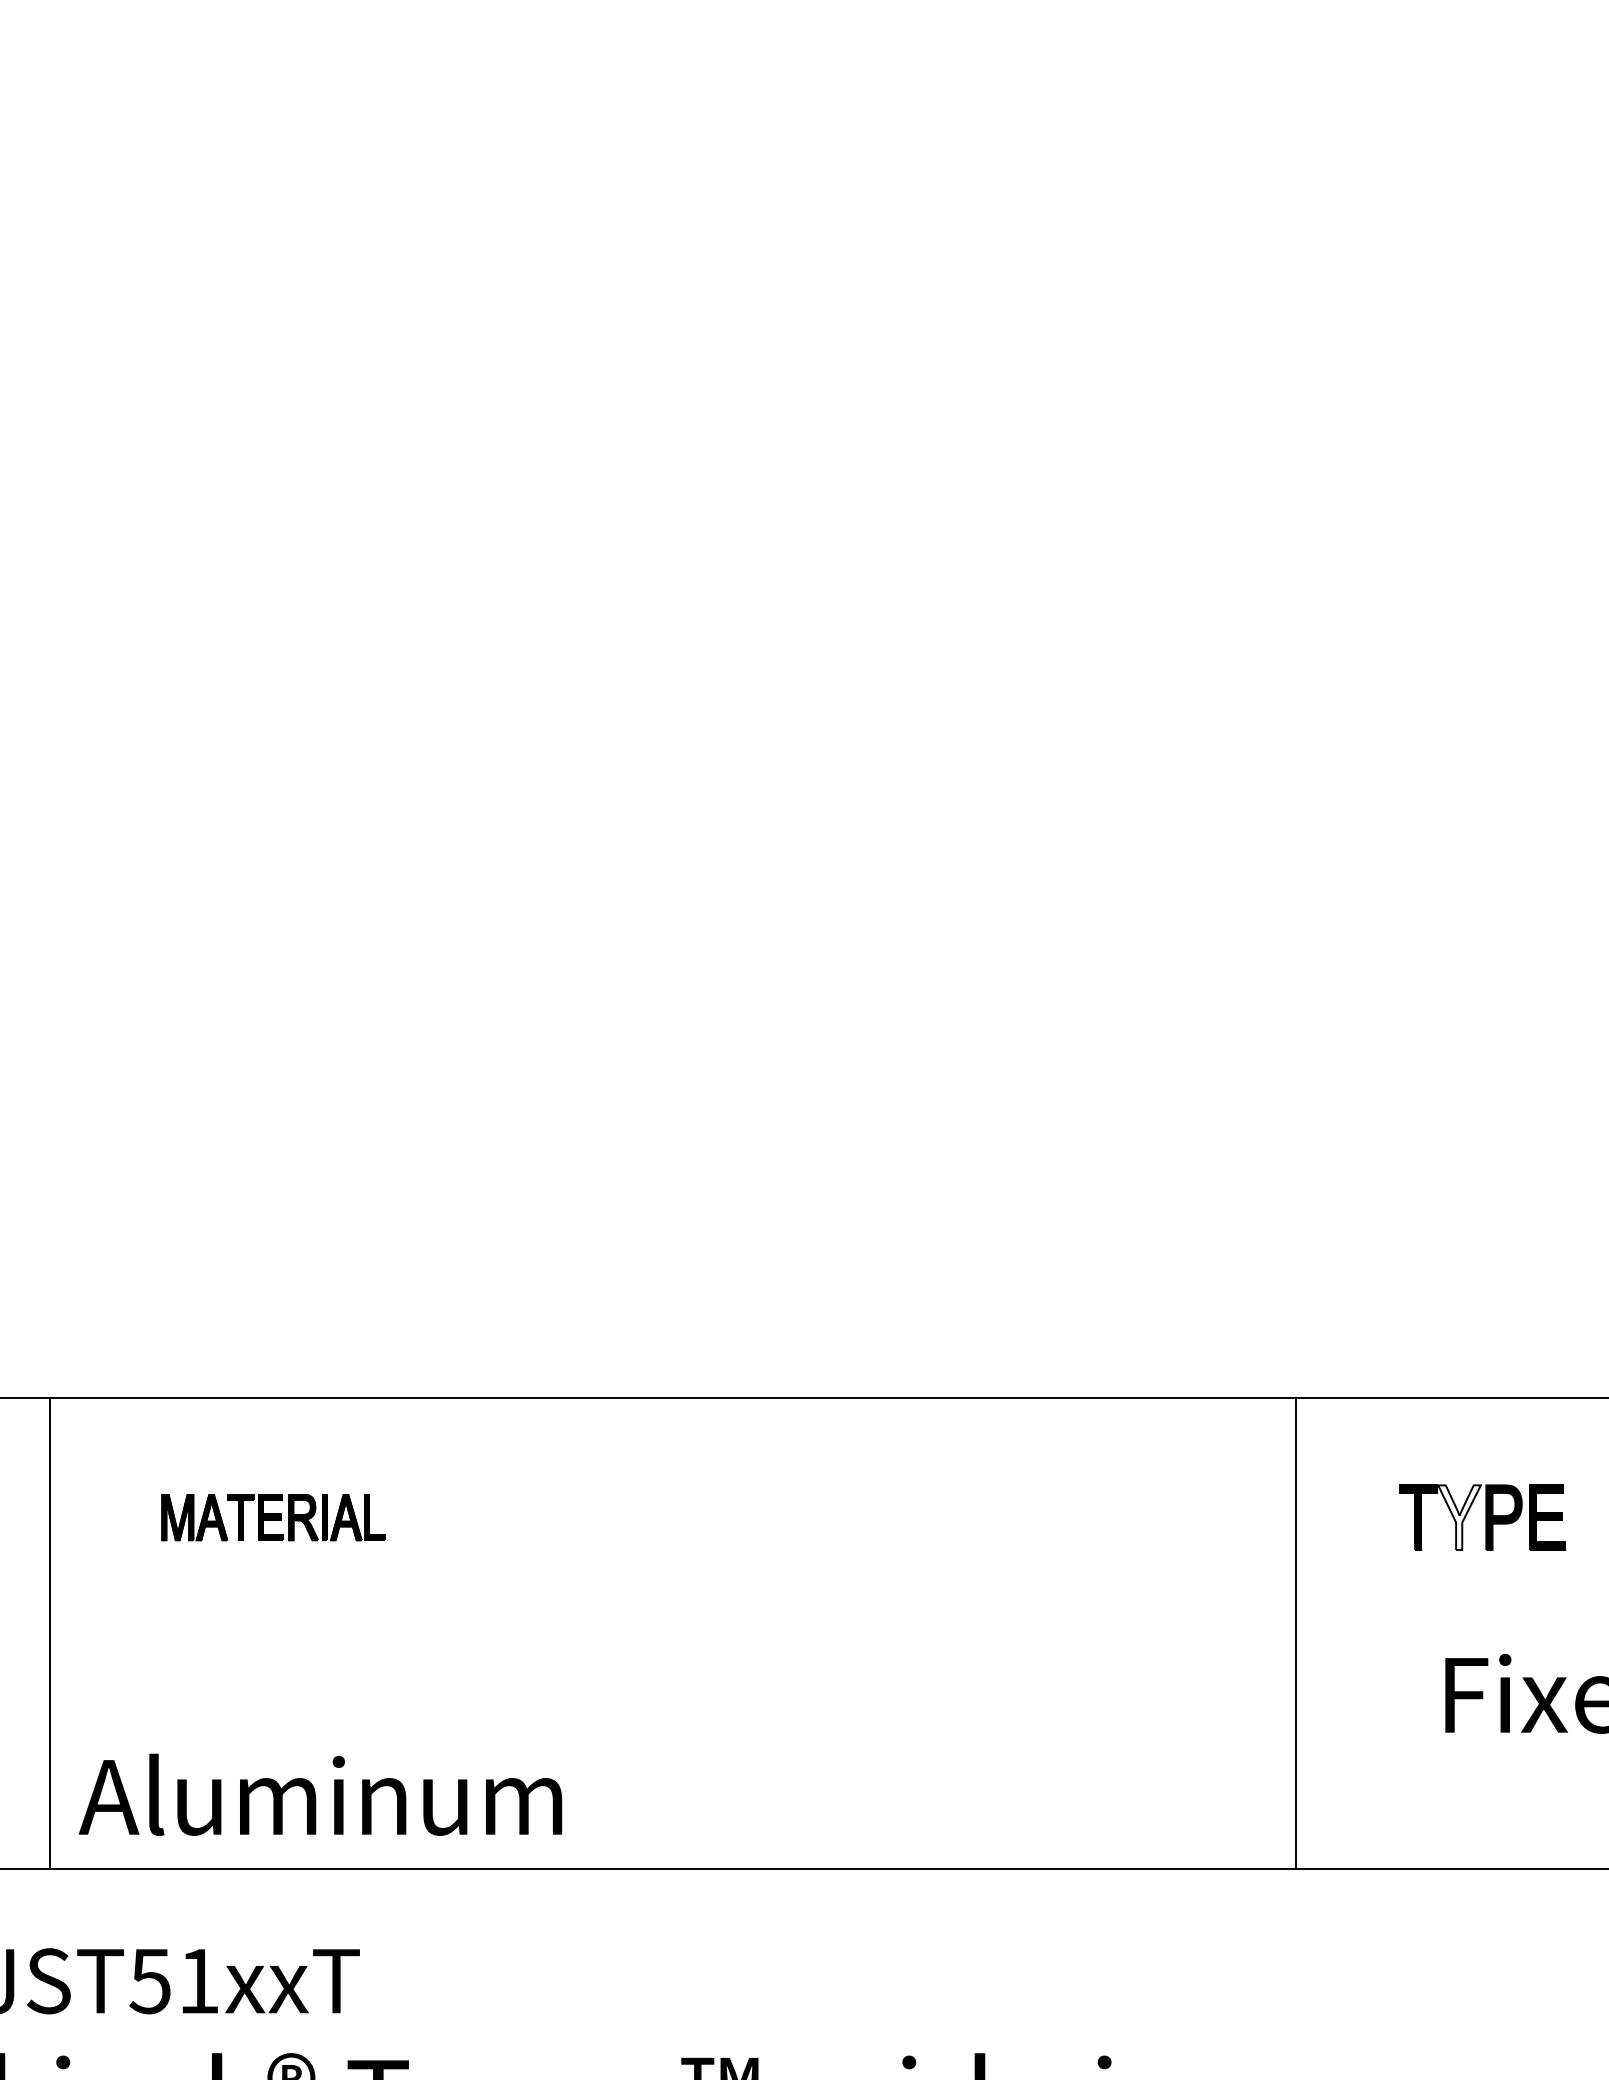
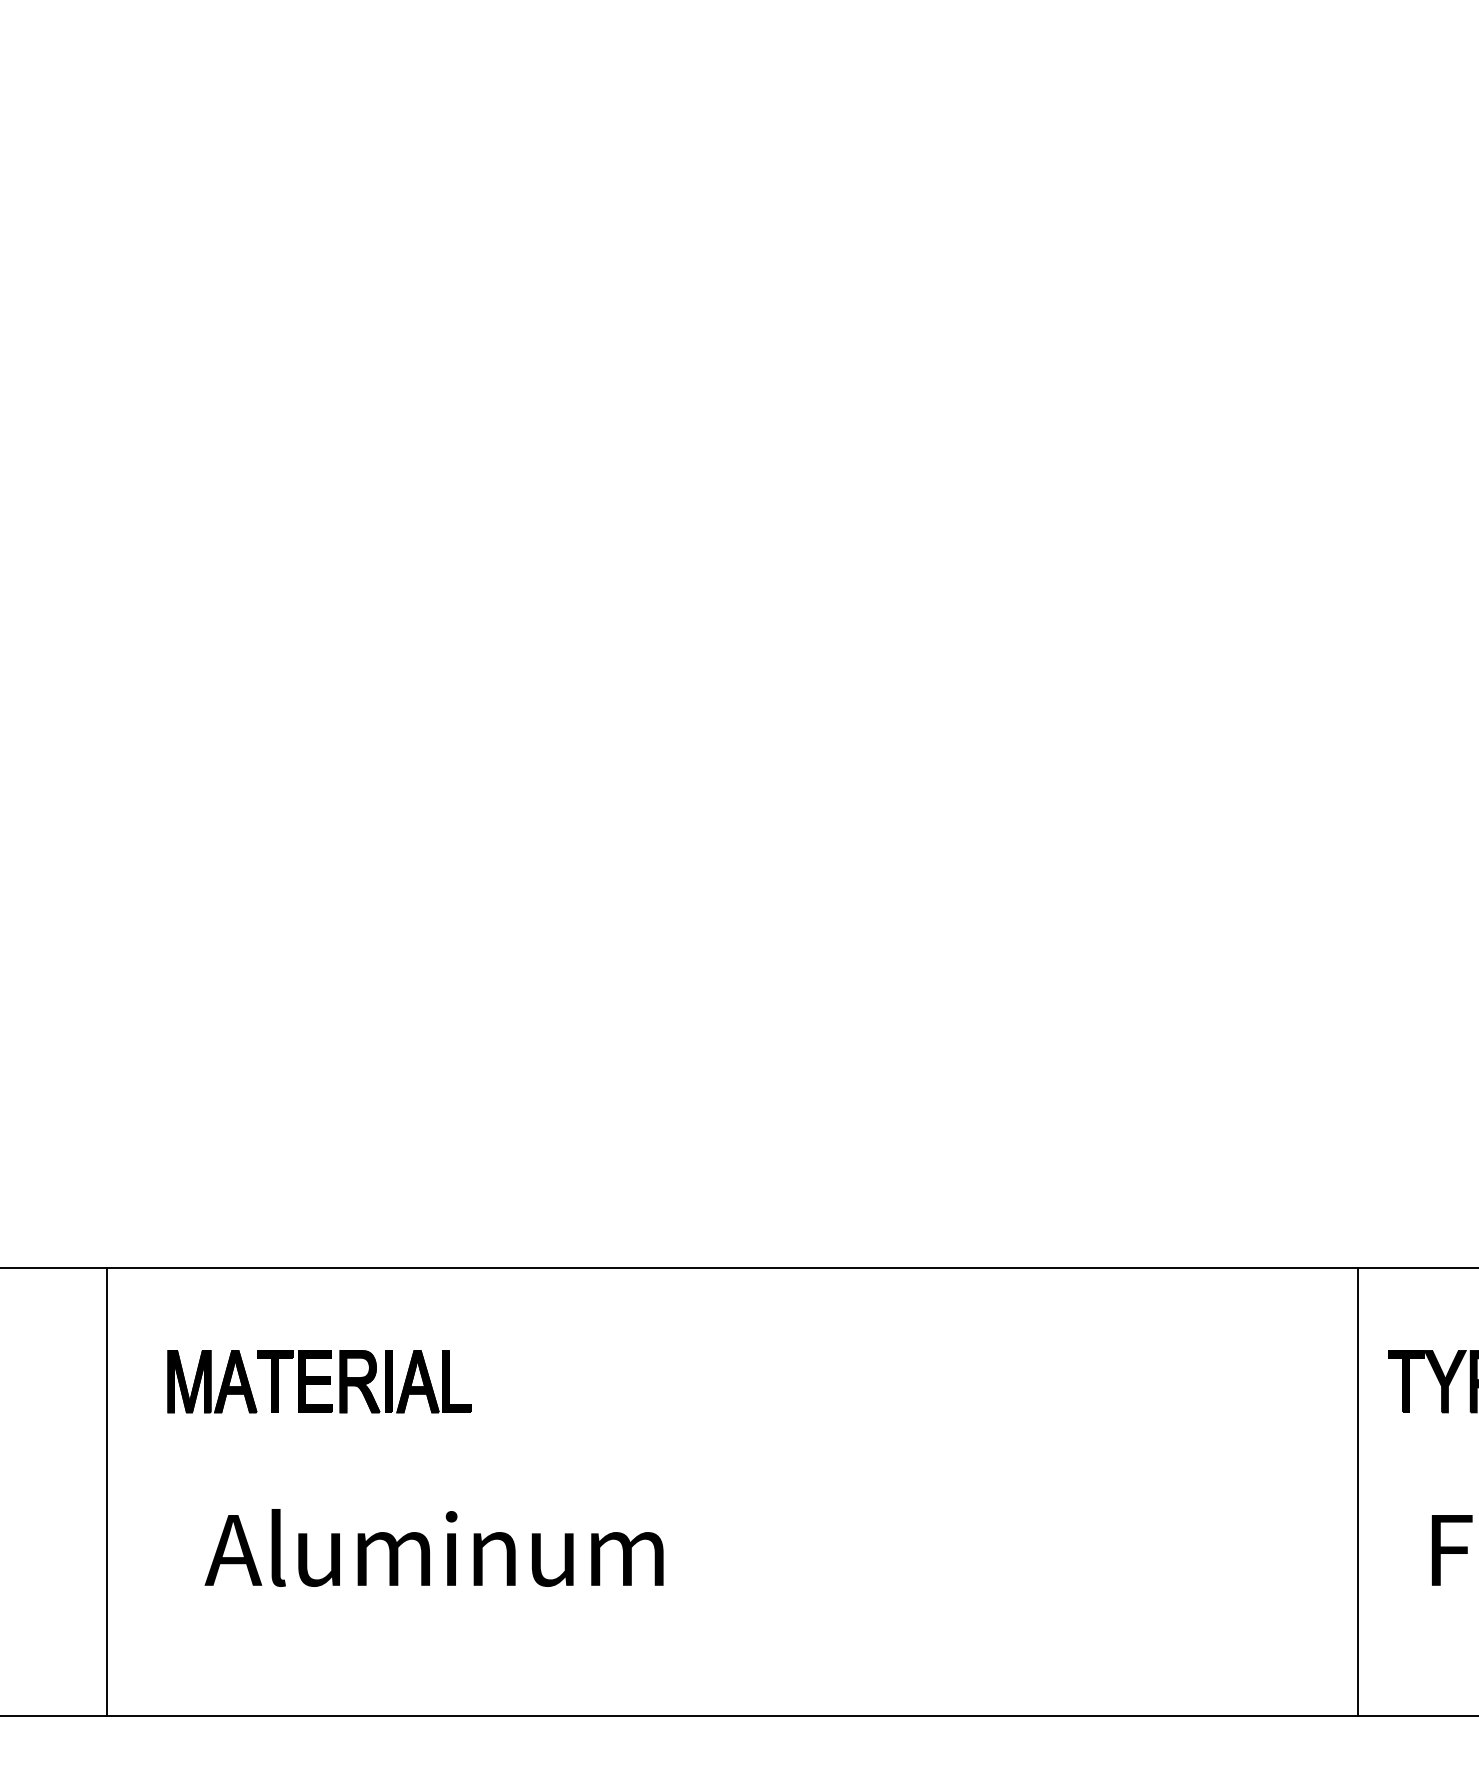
part: (273, 1517) -> (319, 1381), size x1.43
fill: (1459, 1517) -> (1445, 1381), added
line: (1296, 1633) -> (1357, 1491), moved
text: (320, 1794) -> (434, 1547), moved

